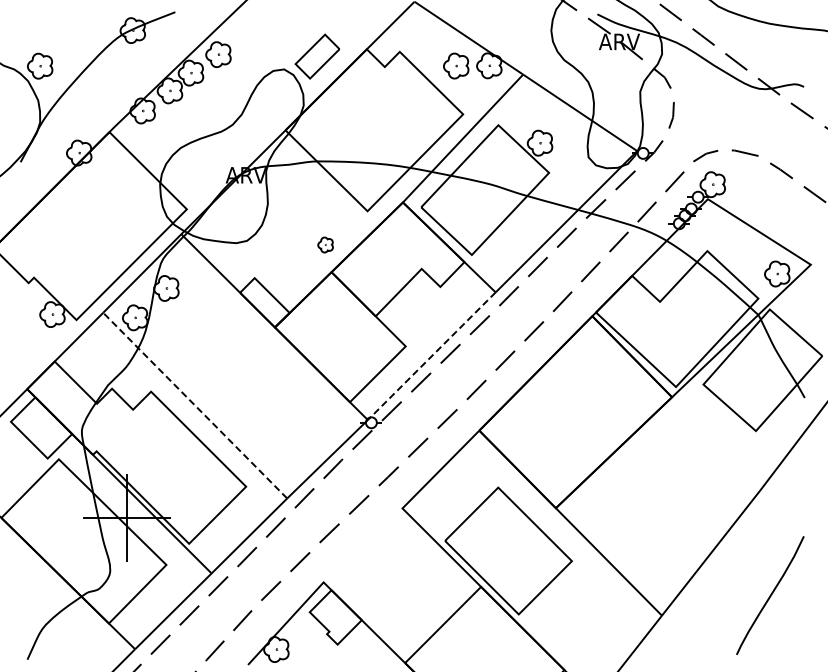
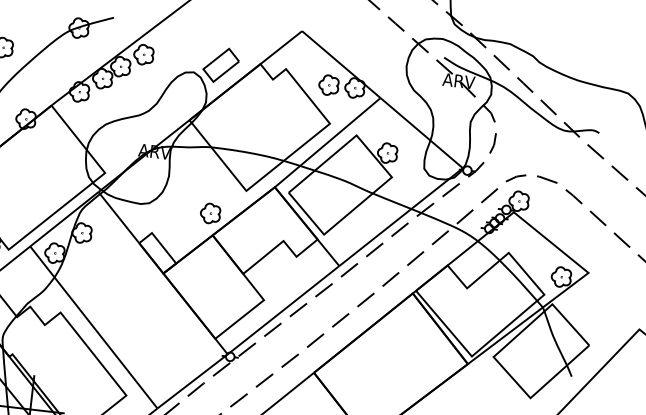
part: (325, 244) -> (210, 213), size x1.67
line: (431, 356) -> (283, 310), dashed -> solid
line: (195, 405) -> (94, 327), dashed -> solid

